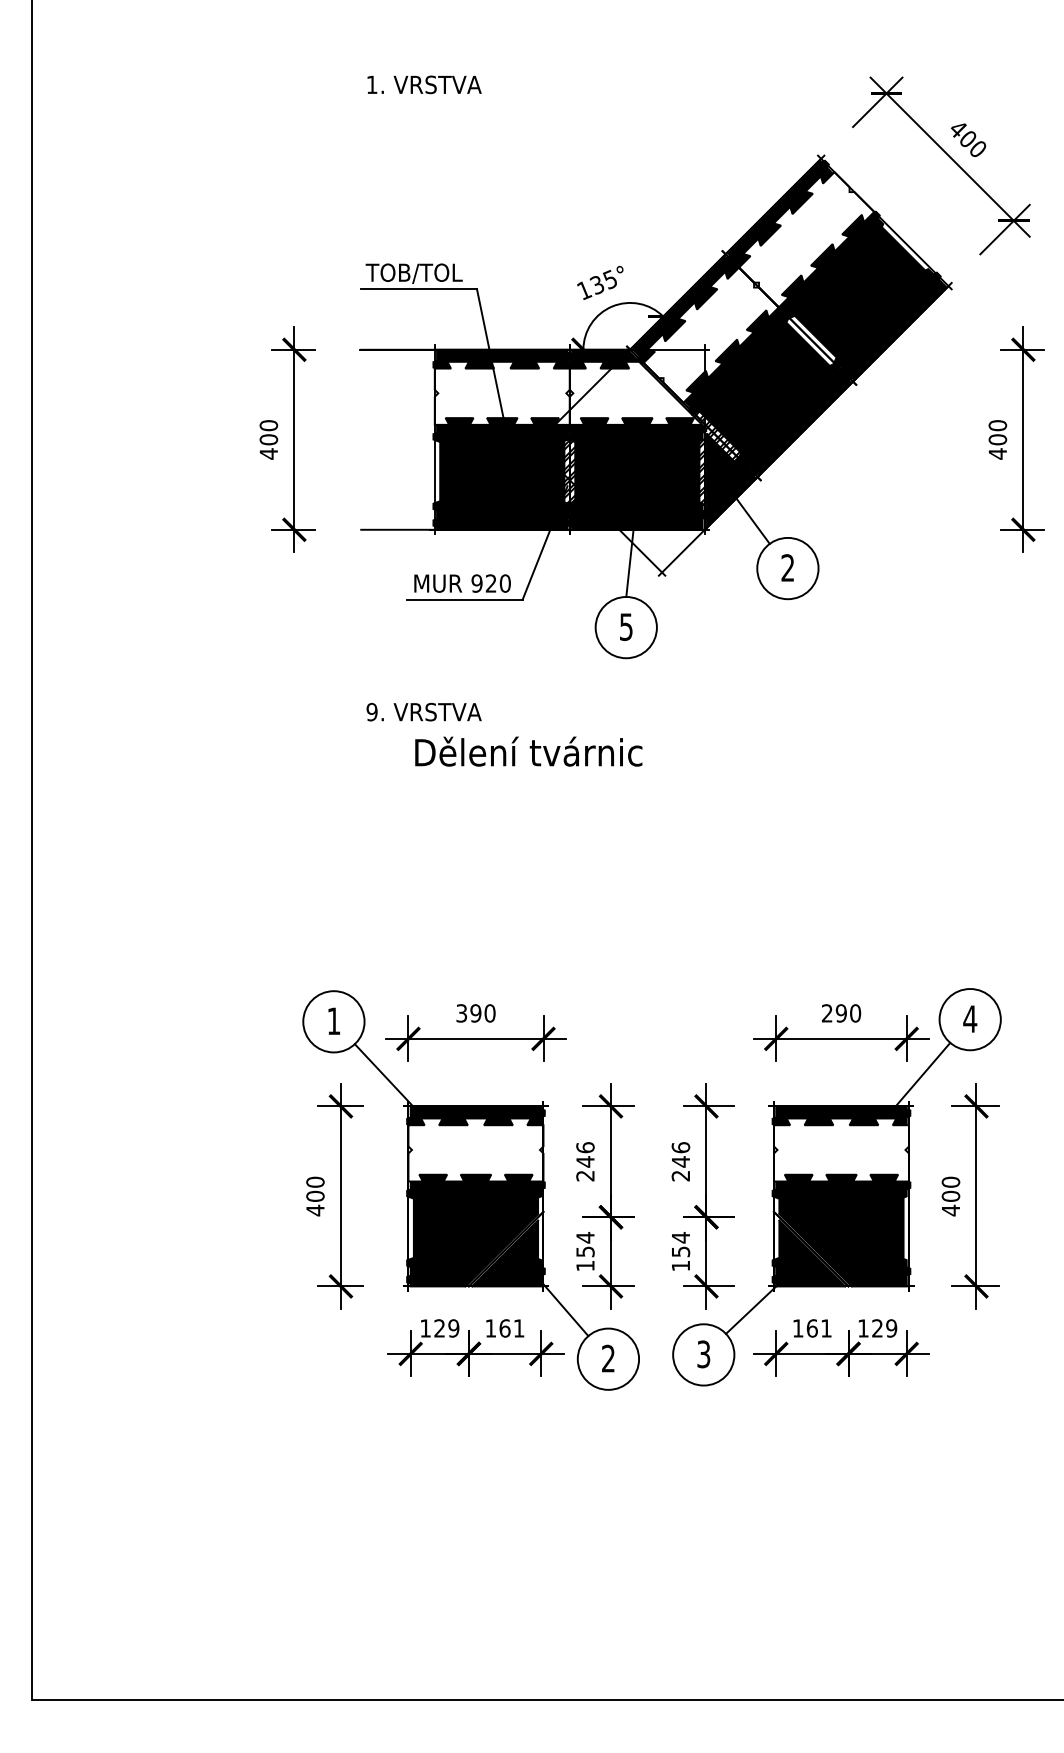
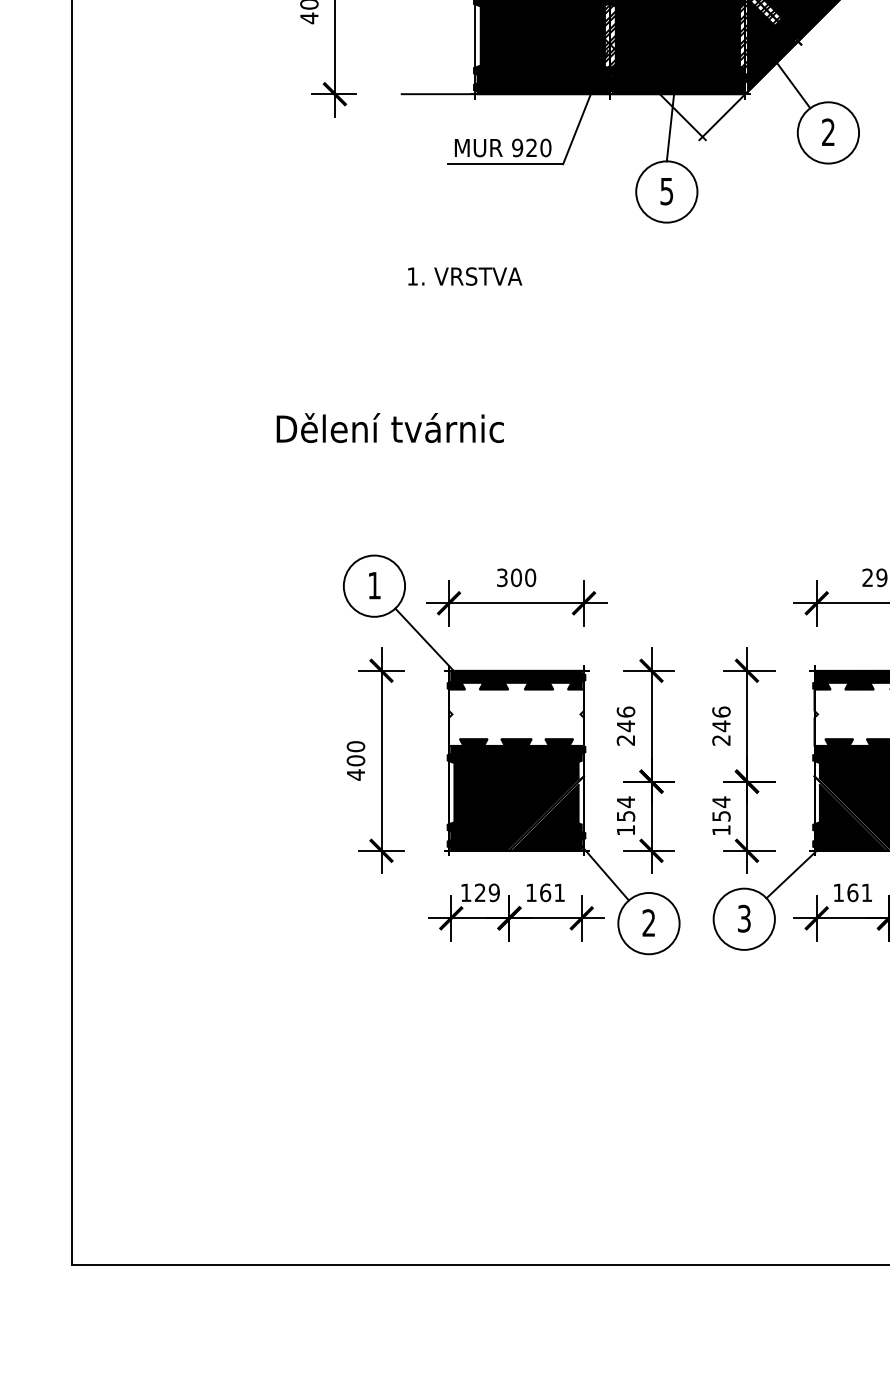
text: (371, 711) -> (412, 275), 9. -> 1.
text: (528, 751) -> (390, 427), moved
text: (475, 1013) -> (516, 577), 390 -> 300

